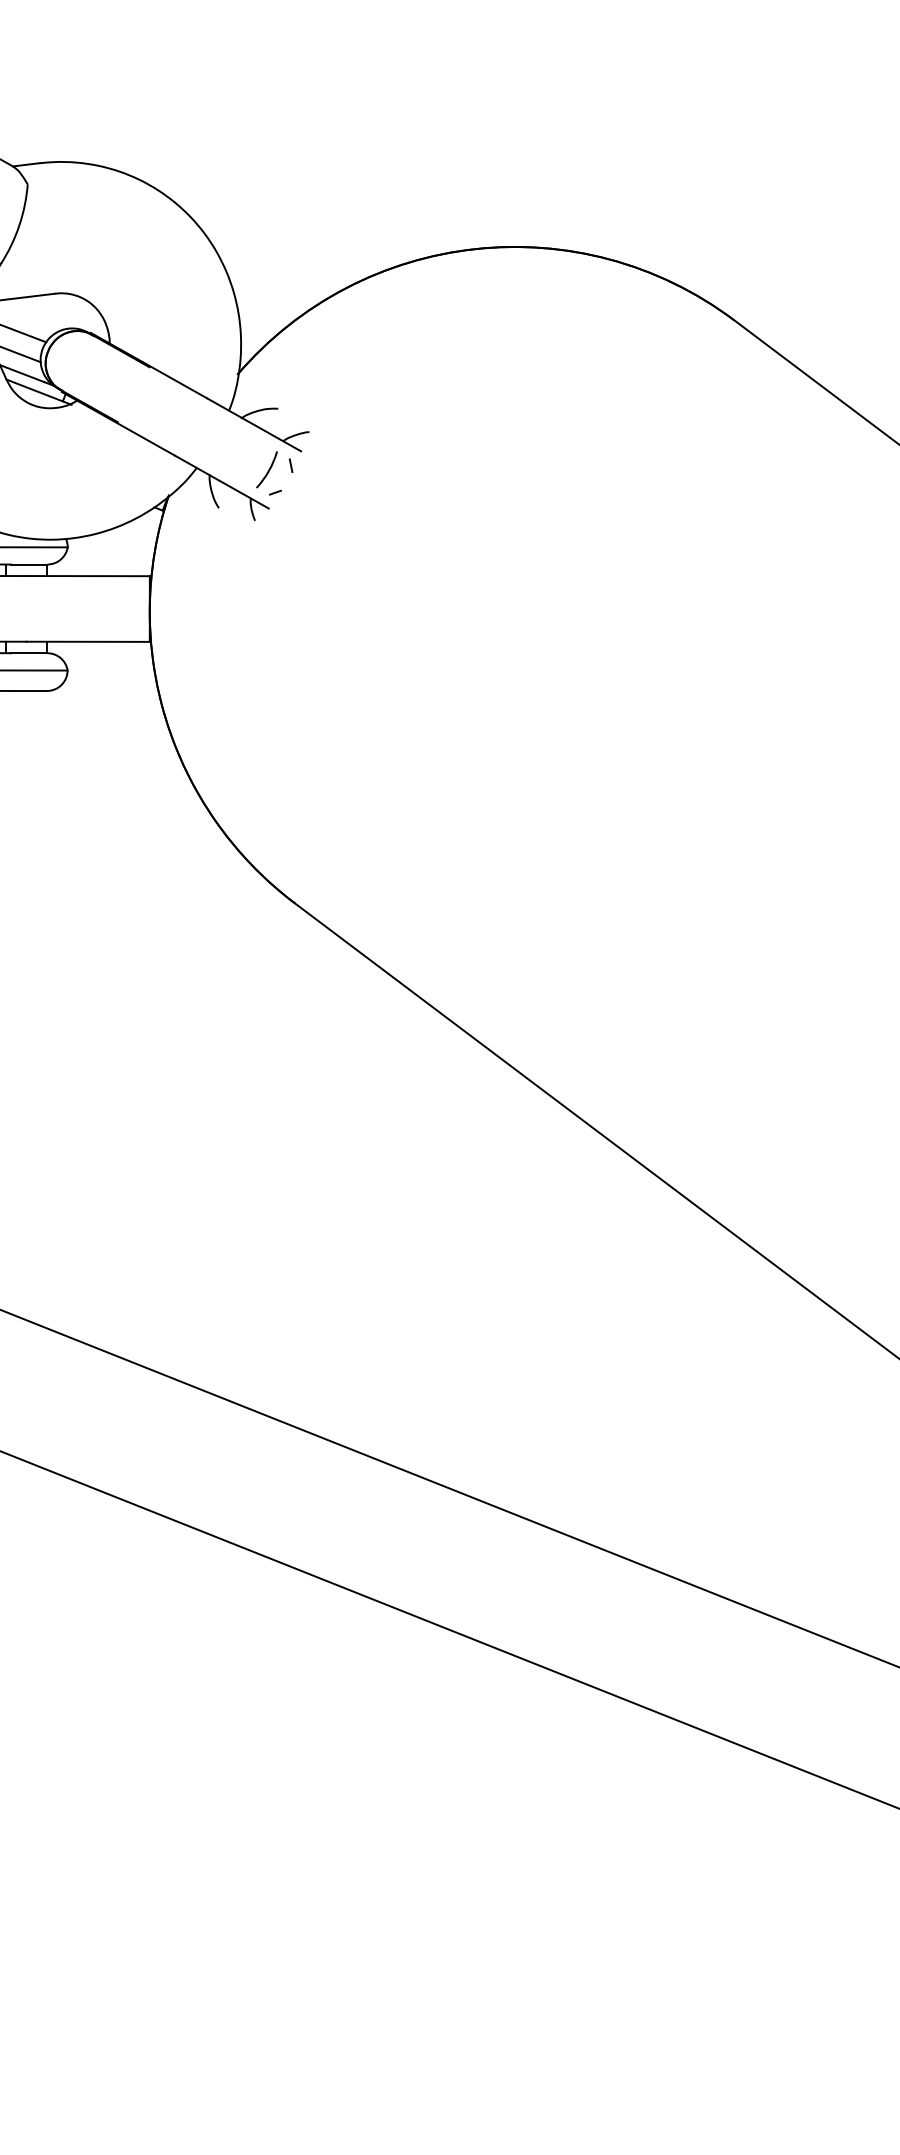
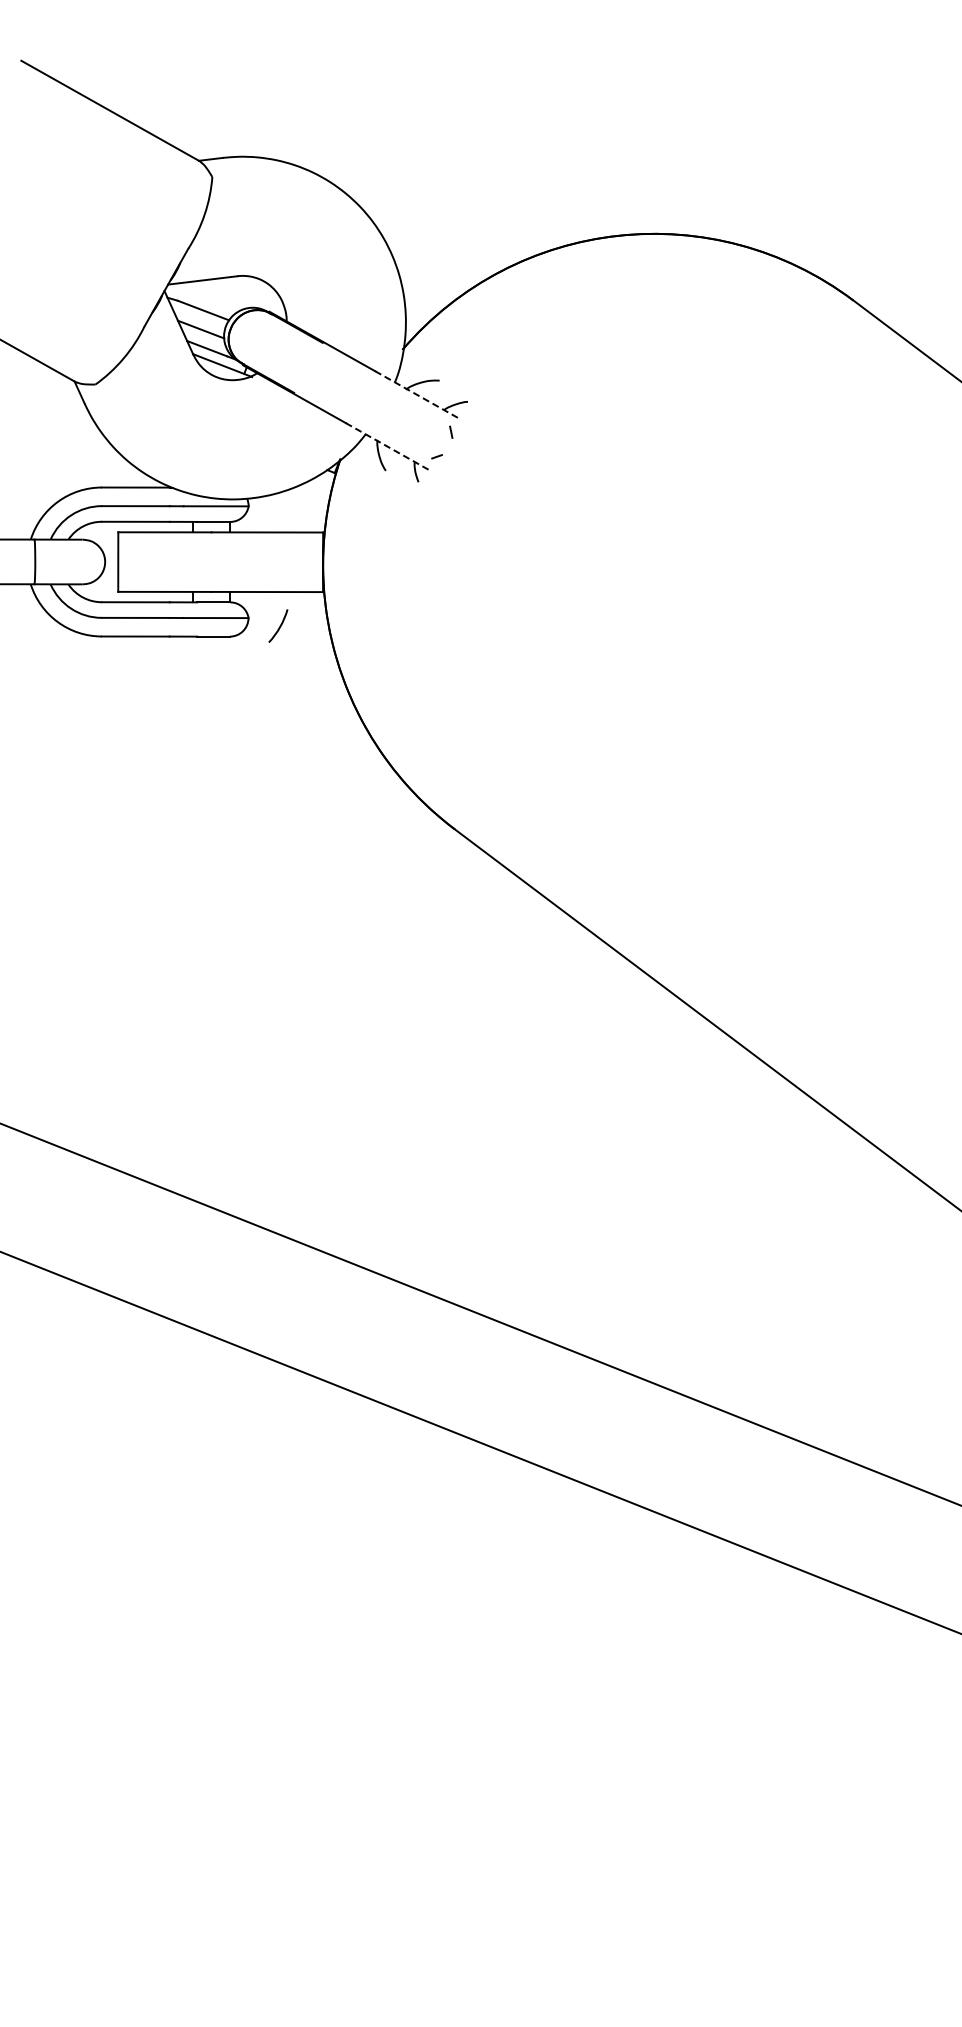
line: (253, 425) -> (417, 395), solid -> dashed
arc: (268, 469) -> (279, 625), moved
line: (221, 482) -> (388, 447), solid -> dashed

